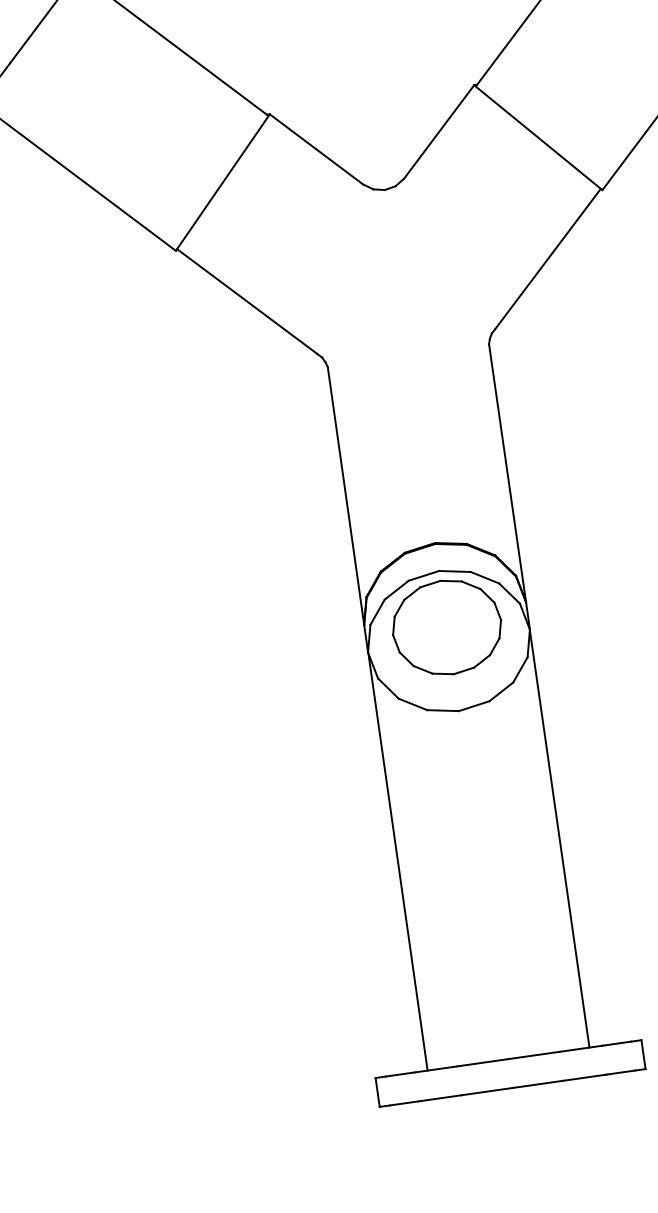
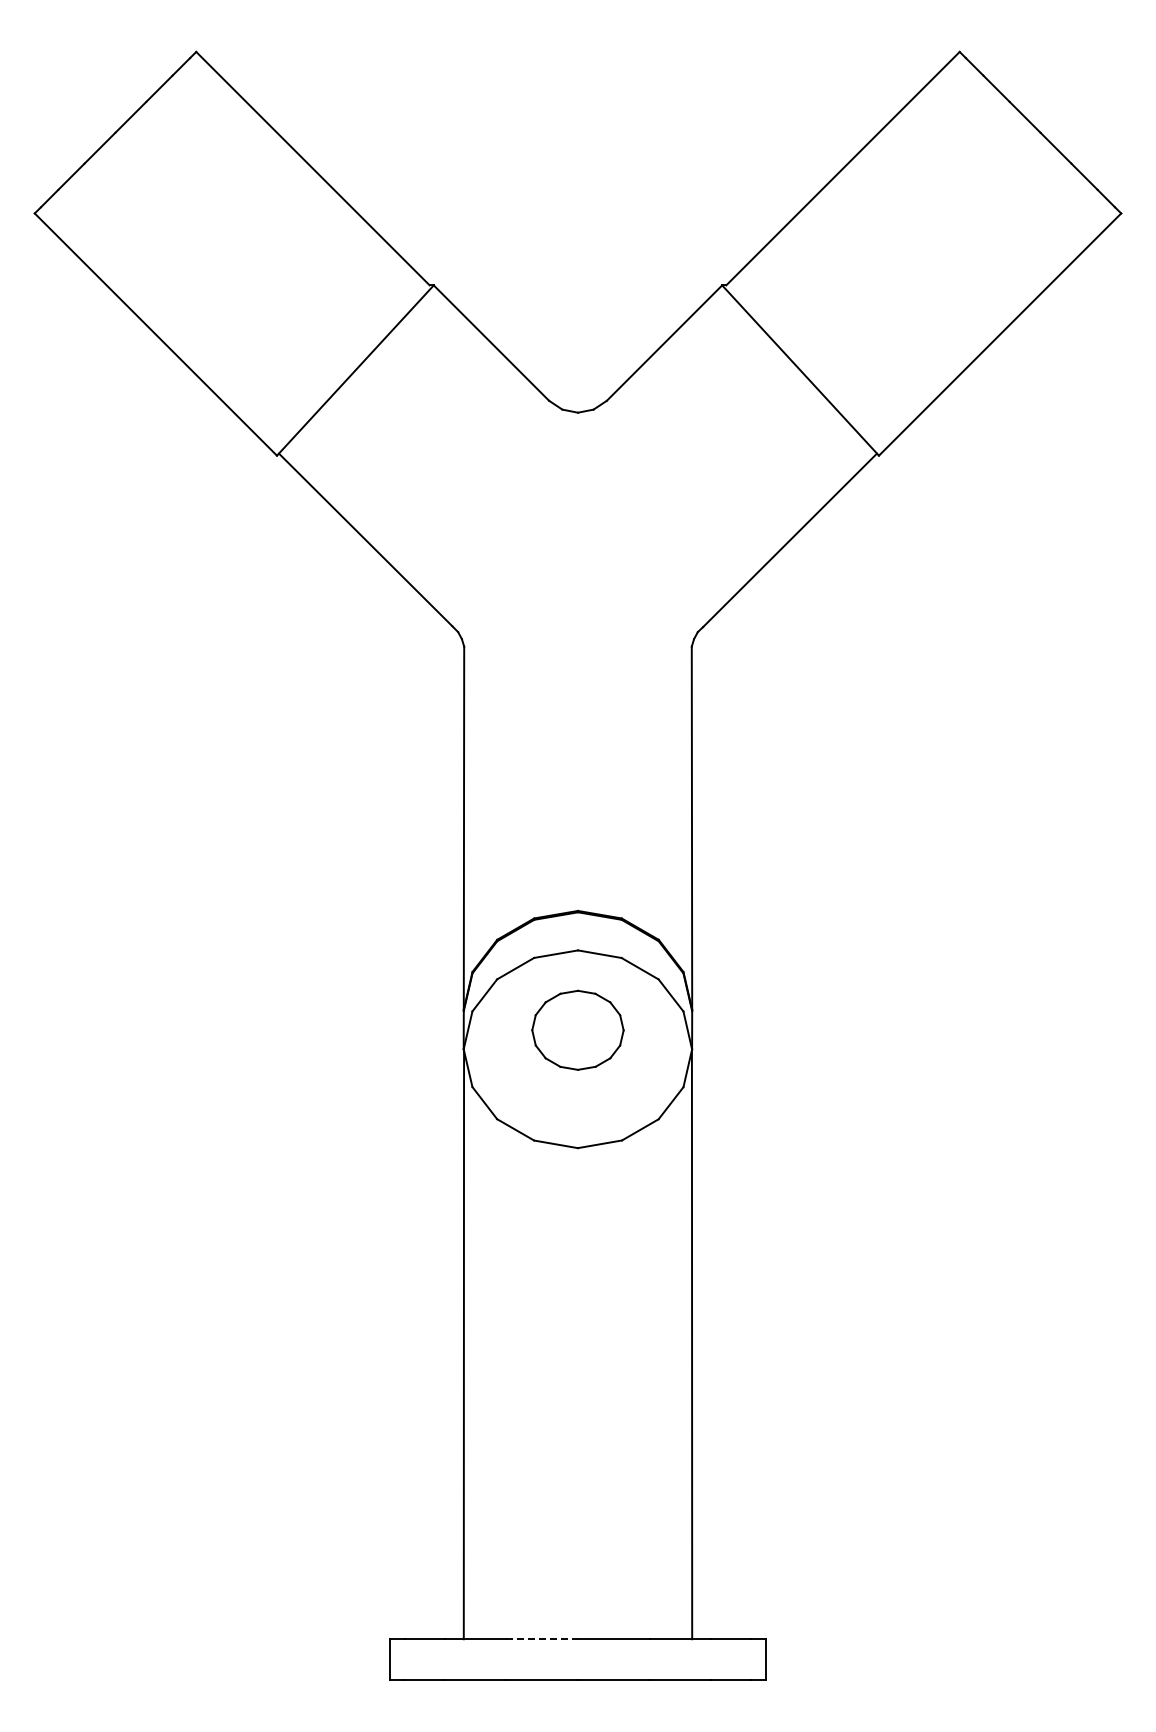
part: (446, 627) -> (577, 1030), size x0.6
line: (483, 1062) -> (542, 1639), solid -> dashed

